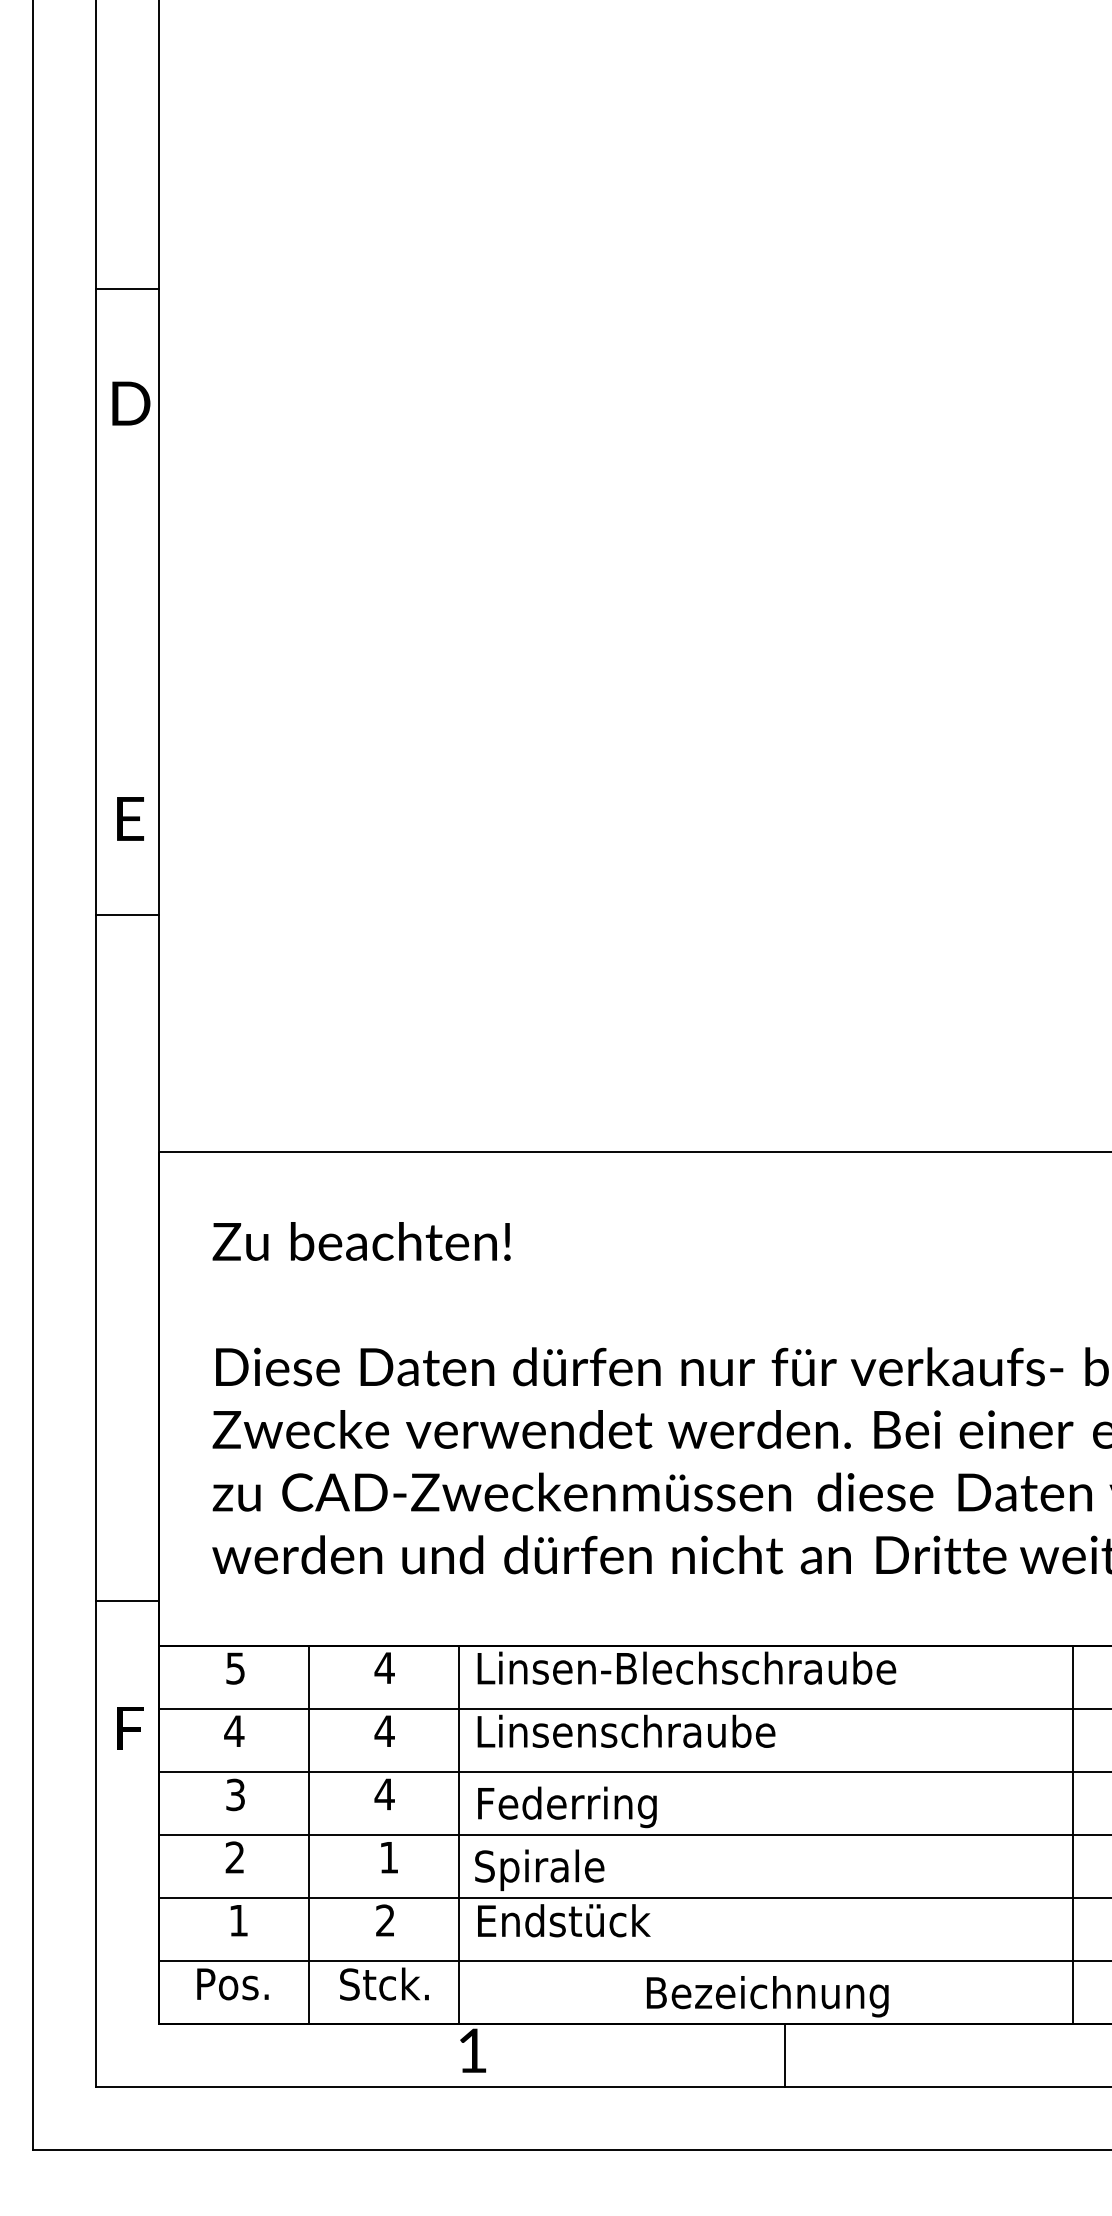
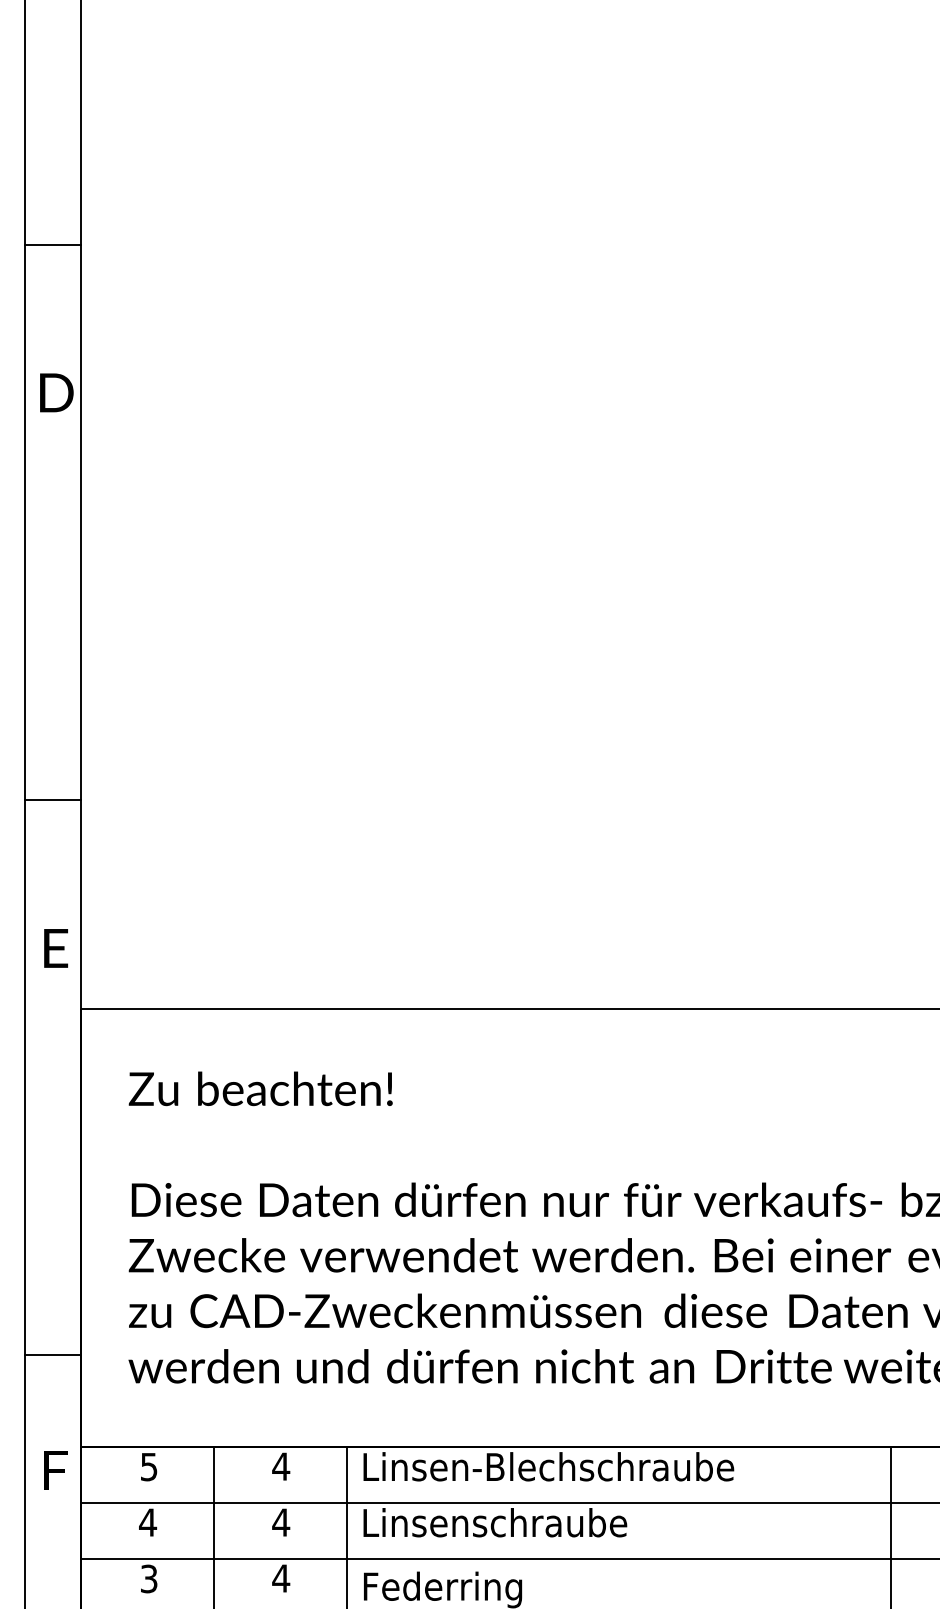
text: (131, 403) -> (56, 392), moved
text: (130, 818) -> (56, 948), moved
line: (126, 1600) -> (52, 1354), moved
text: (130, 1728) -> (56, 1470), moved

